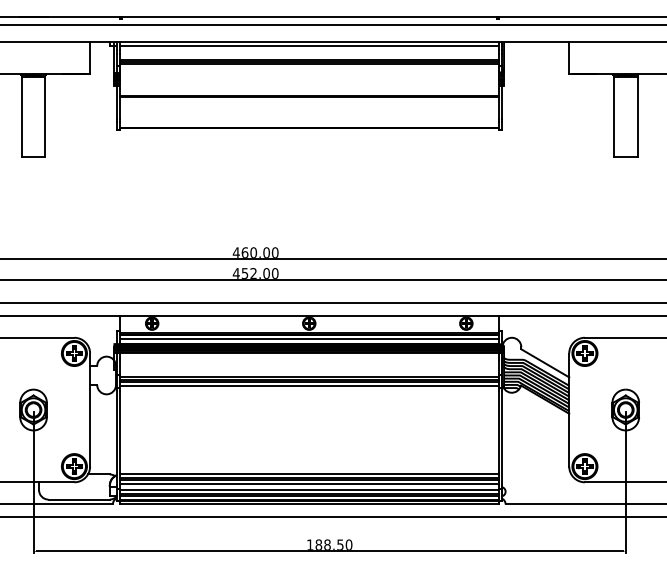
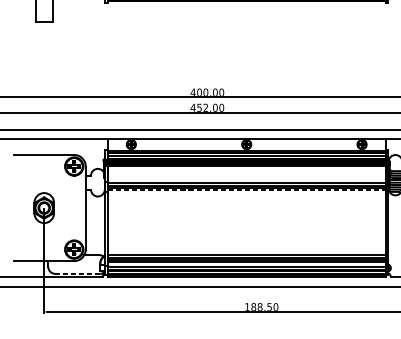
text: (245, 252) -> (199, 92), 460.00 -> 400.00
line: (309, 386) -> (246, 190), solid -> dashed
line: (79, 499) -> (77, 273), solid -> dashed

